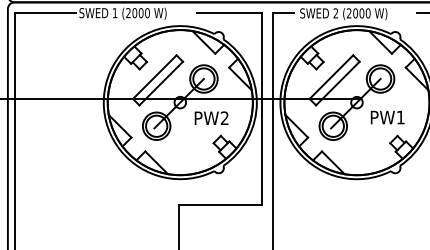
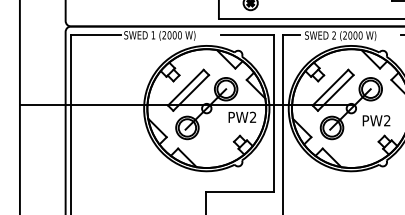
text: (211, 117) -> (242, 116), moved
text: (401, 117) -> (387, 120), PW1 -> PW2

